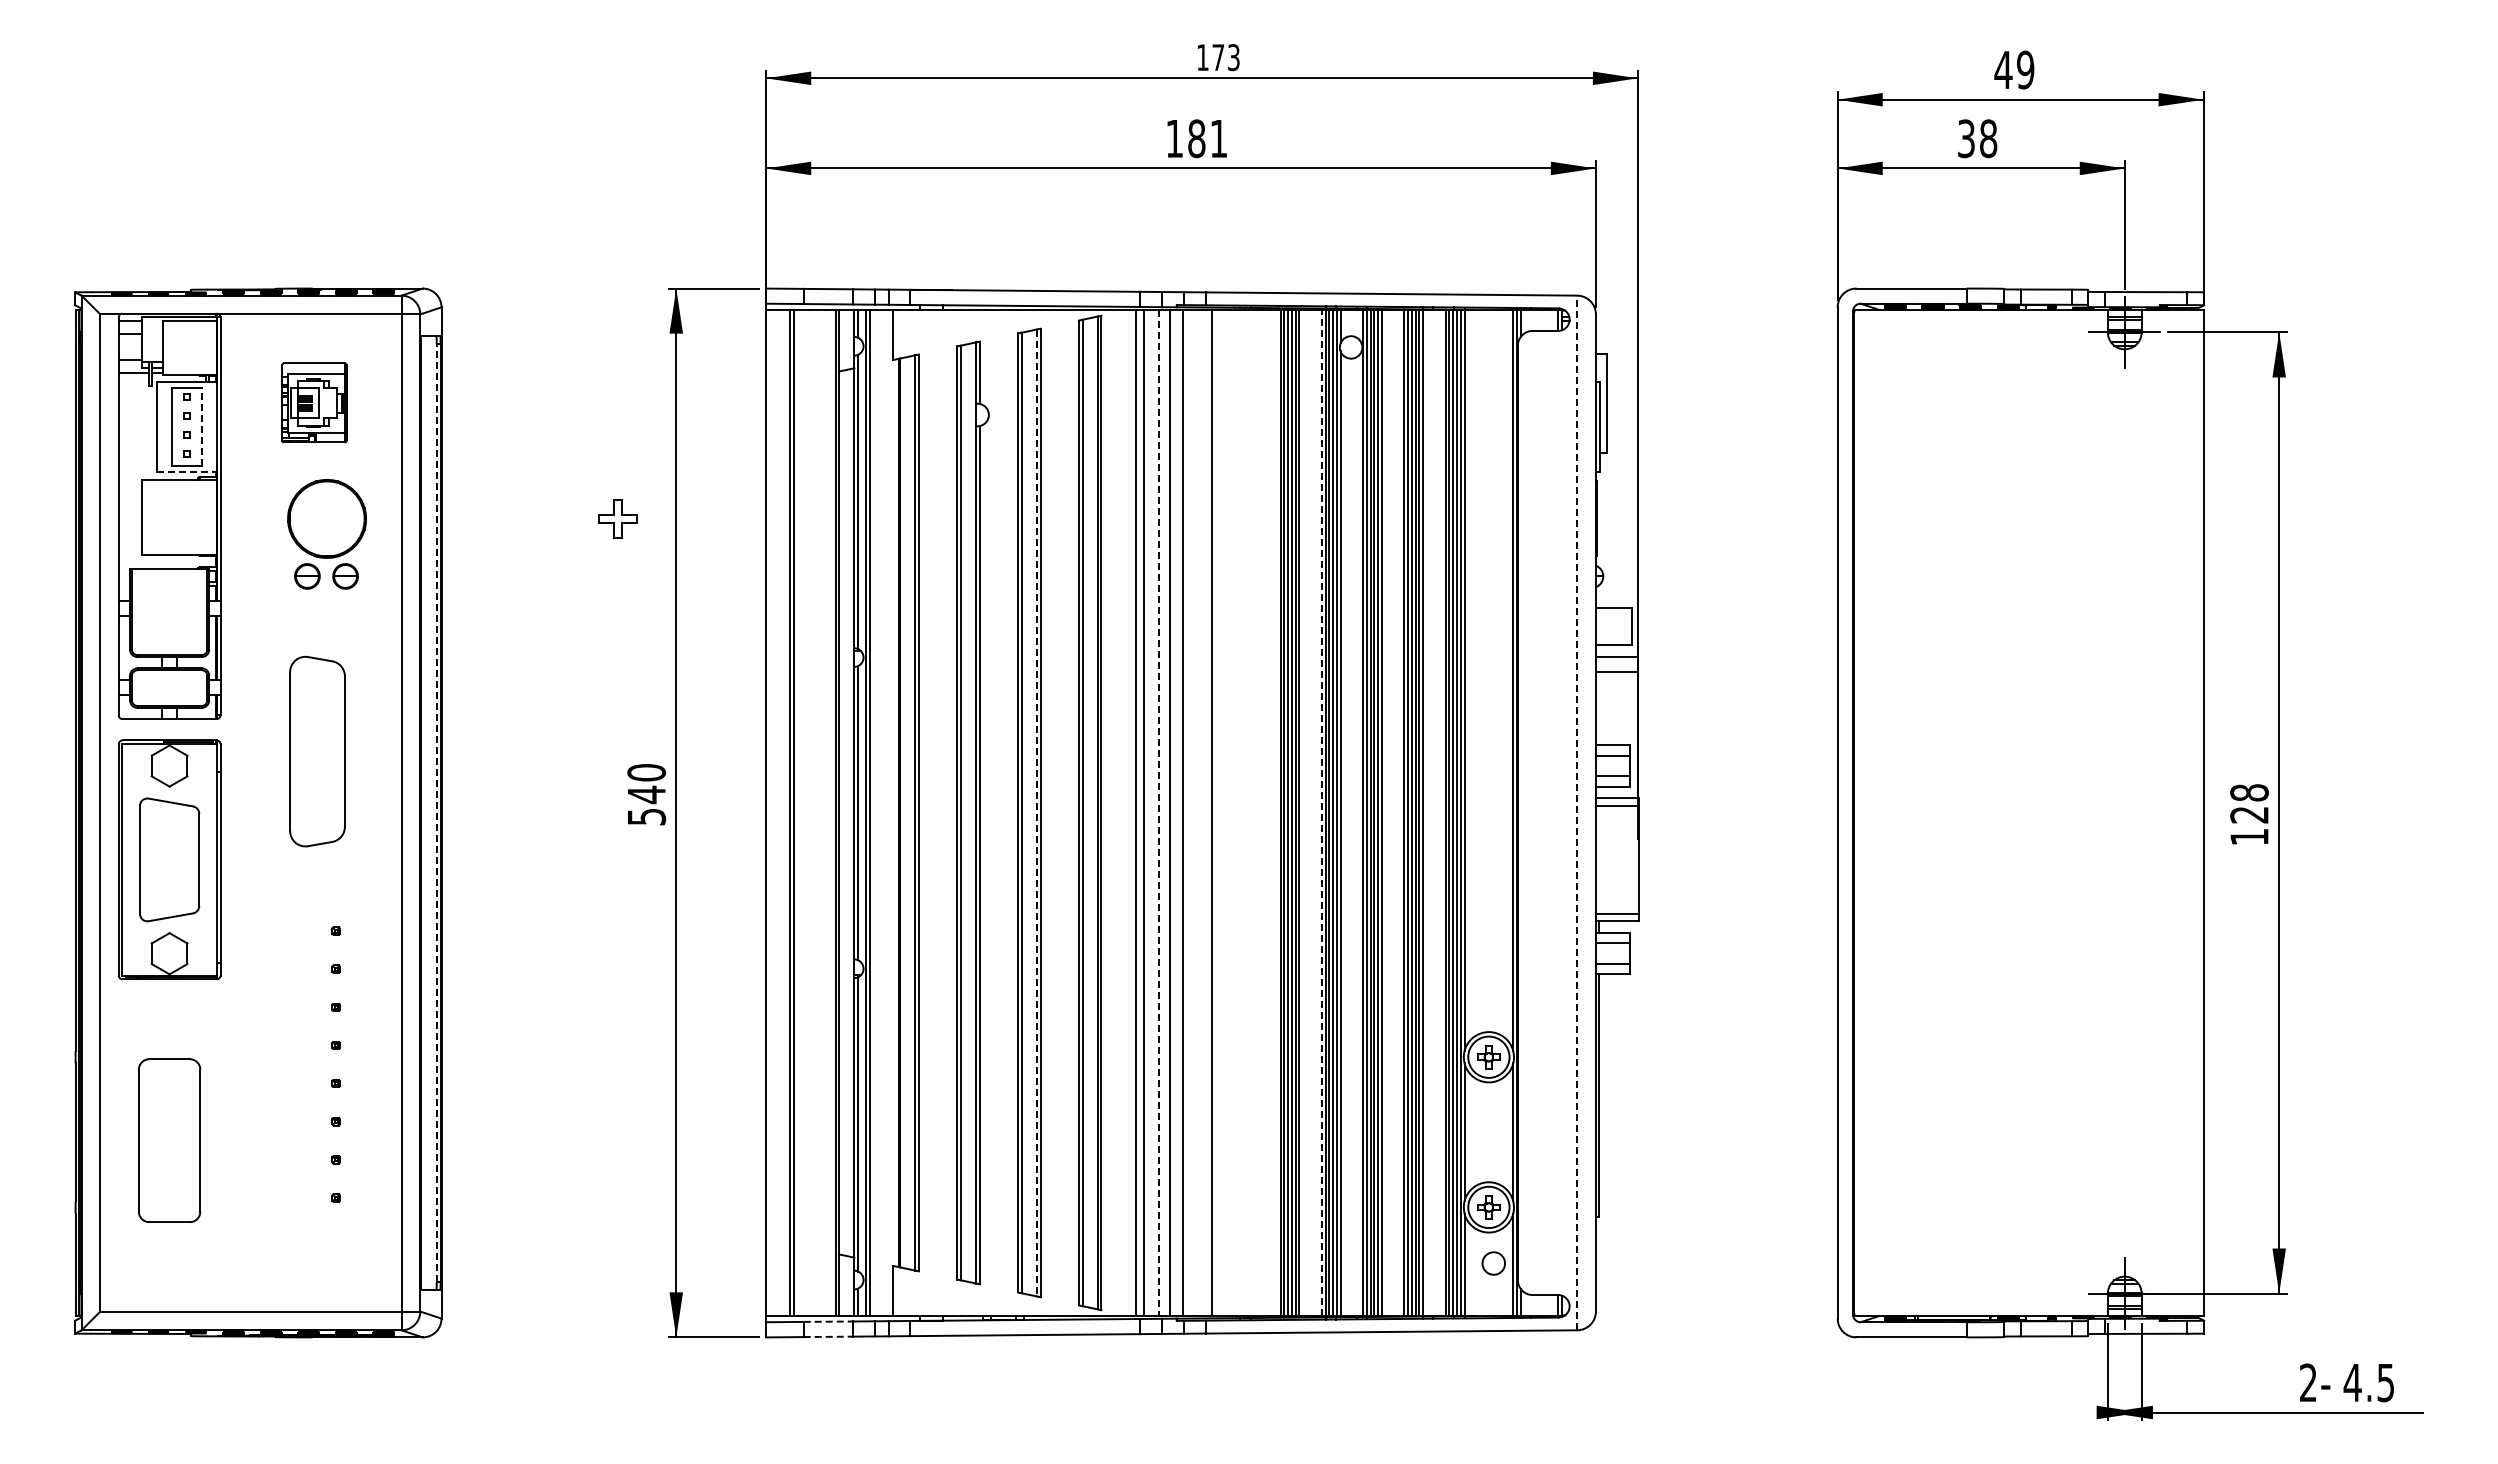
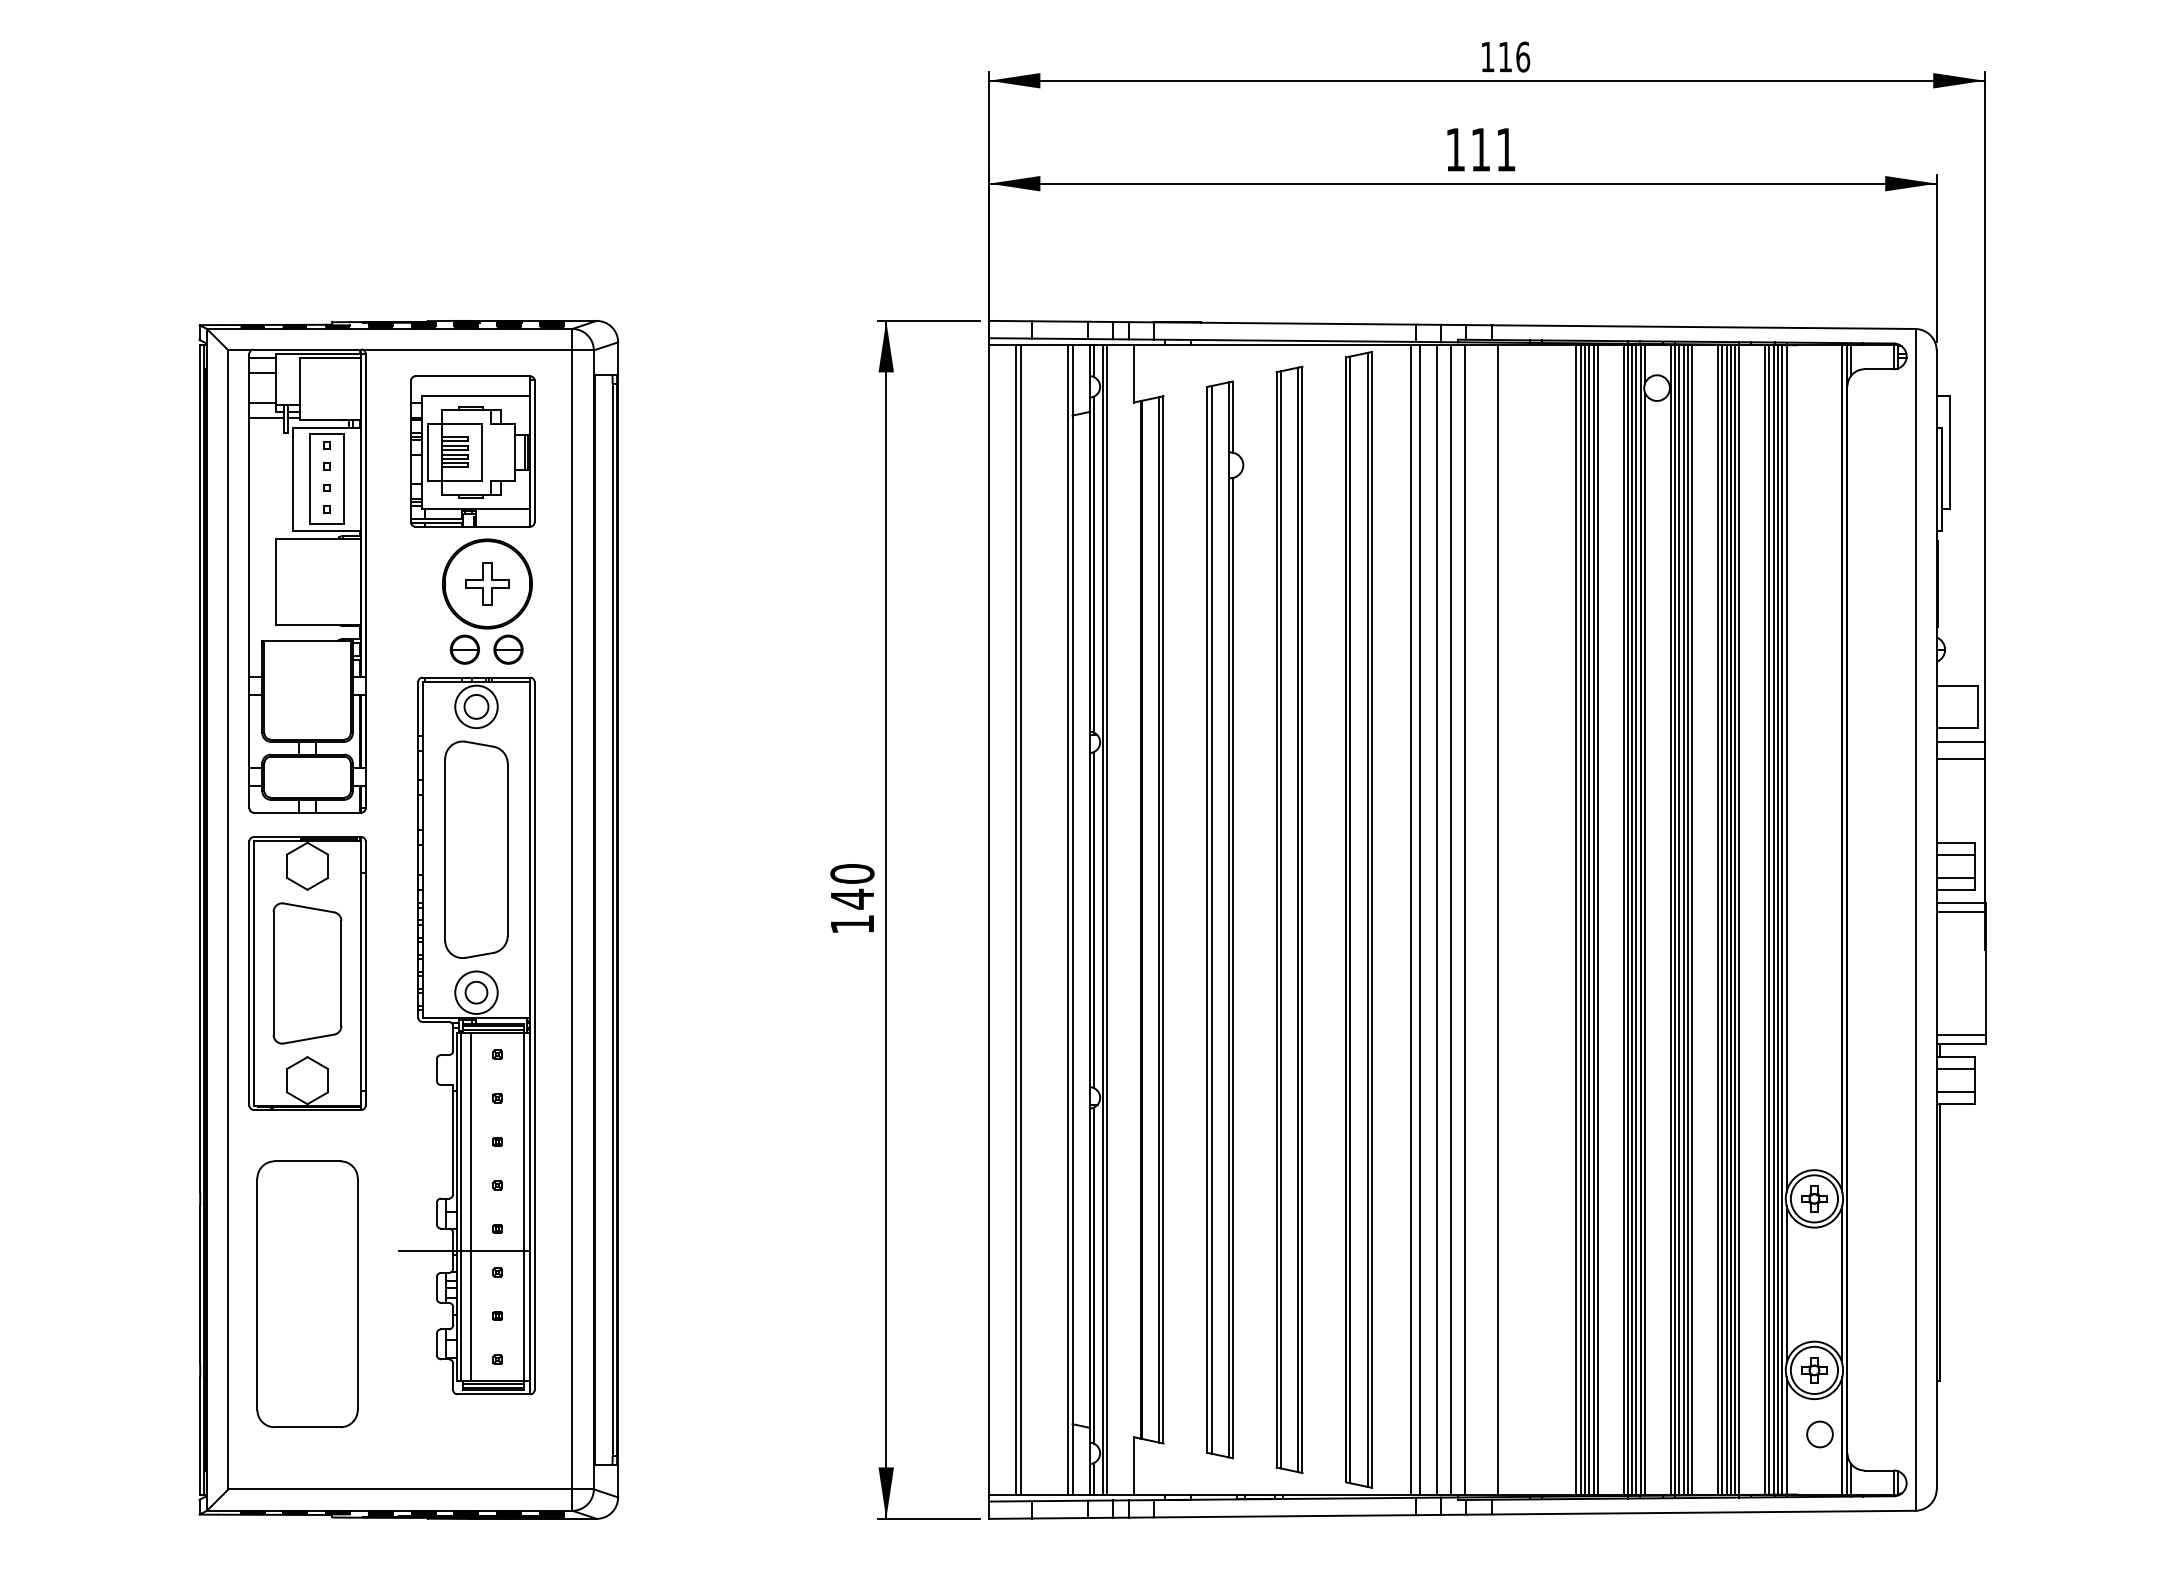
text: (1226, 57) -> (1514, 56), 173 -> 116
text: (1196, 138) -> (1480, 149), 181 -> 111
part: (314, 402) -> (473, 451), size x1.67
line: (201, 426) -> (343, 478), dashed -> solid
line: (187, 472) -> (327, 530), dashed -> solid
part: (617, 518) -> (486, 583), moved
line: (436, 812) -> (612, 919), dashed -> solid
line: (1321, 812) -> (1623, 919), dashed -> solid
line: (1577, 812) -> (1915, 919), dashed -> solid
line: (1036, 813) -> (1297, 920), dashed -> solid
line: (1158, 813) -> (1437, 920), dashed -> solid
text: (647, 817) -> (853, 925), 540 -> 140
part: (309, 914) -> (467, 1035), added
part: (169, 1140) -> (307, 1293), size x1.43
line: (828, 1321) -> (1060, 1500), dashed -> solid
line: (828, 1336) -> (1060, 1517), dashed -> solid

